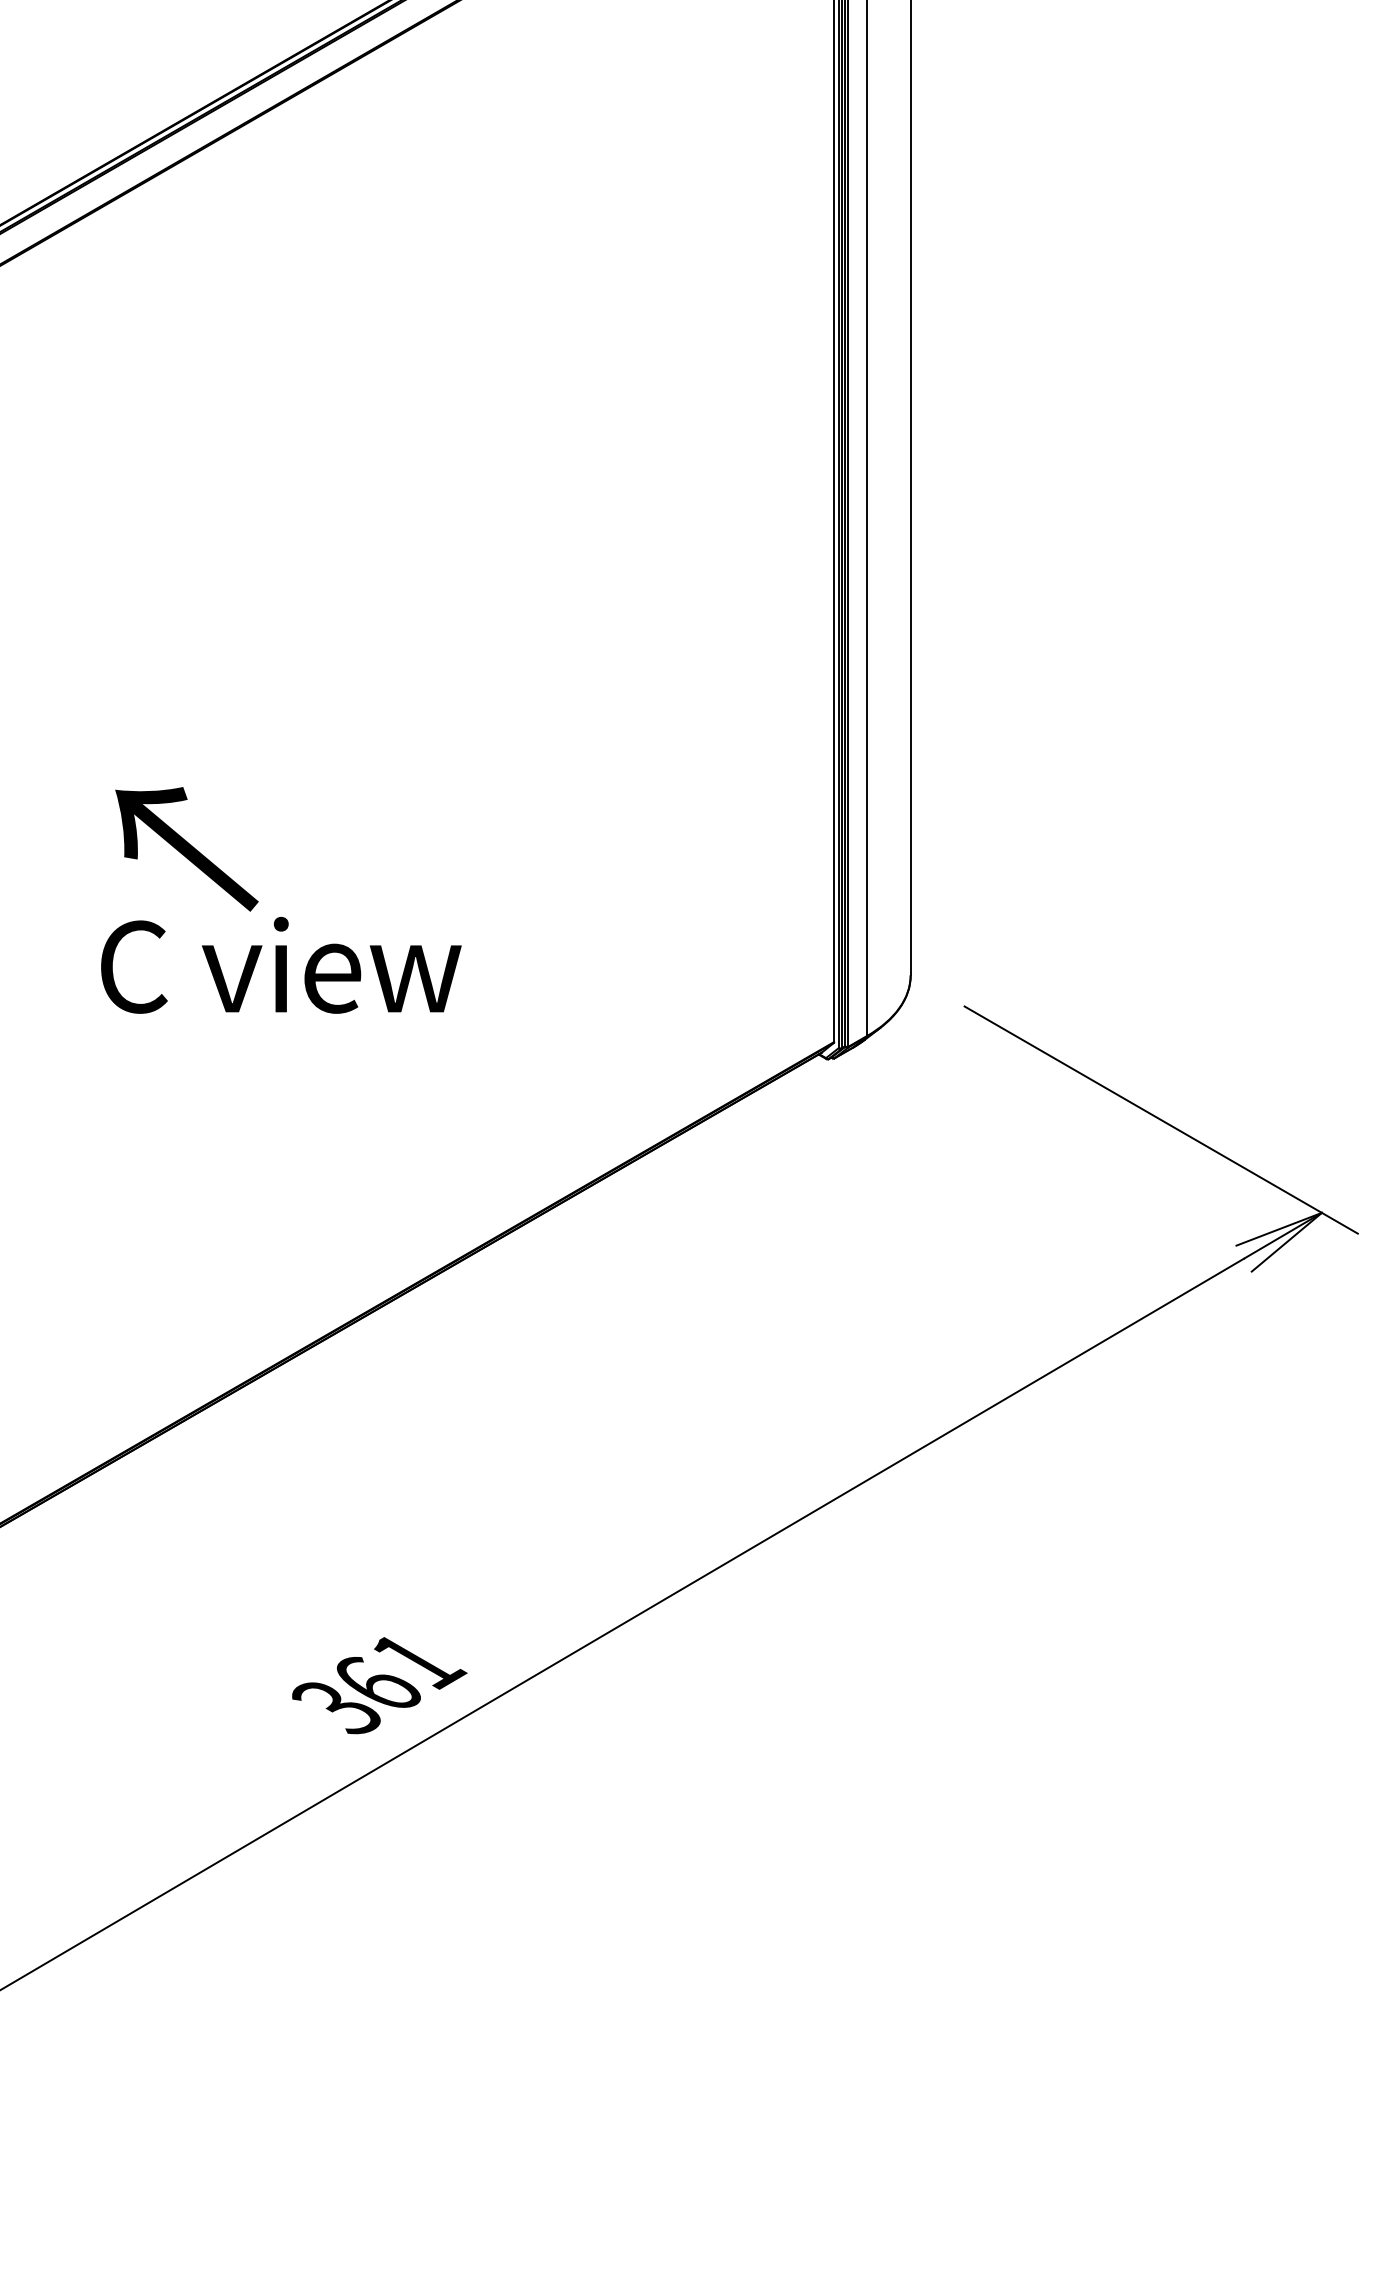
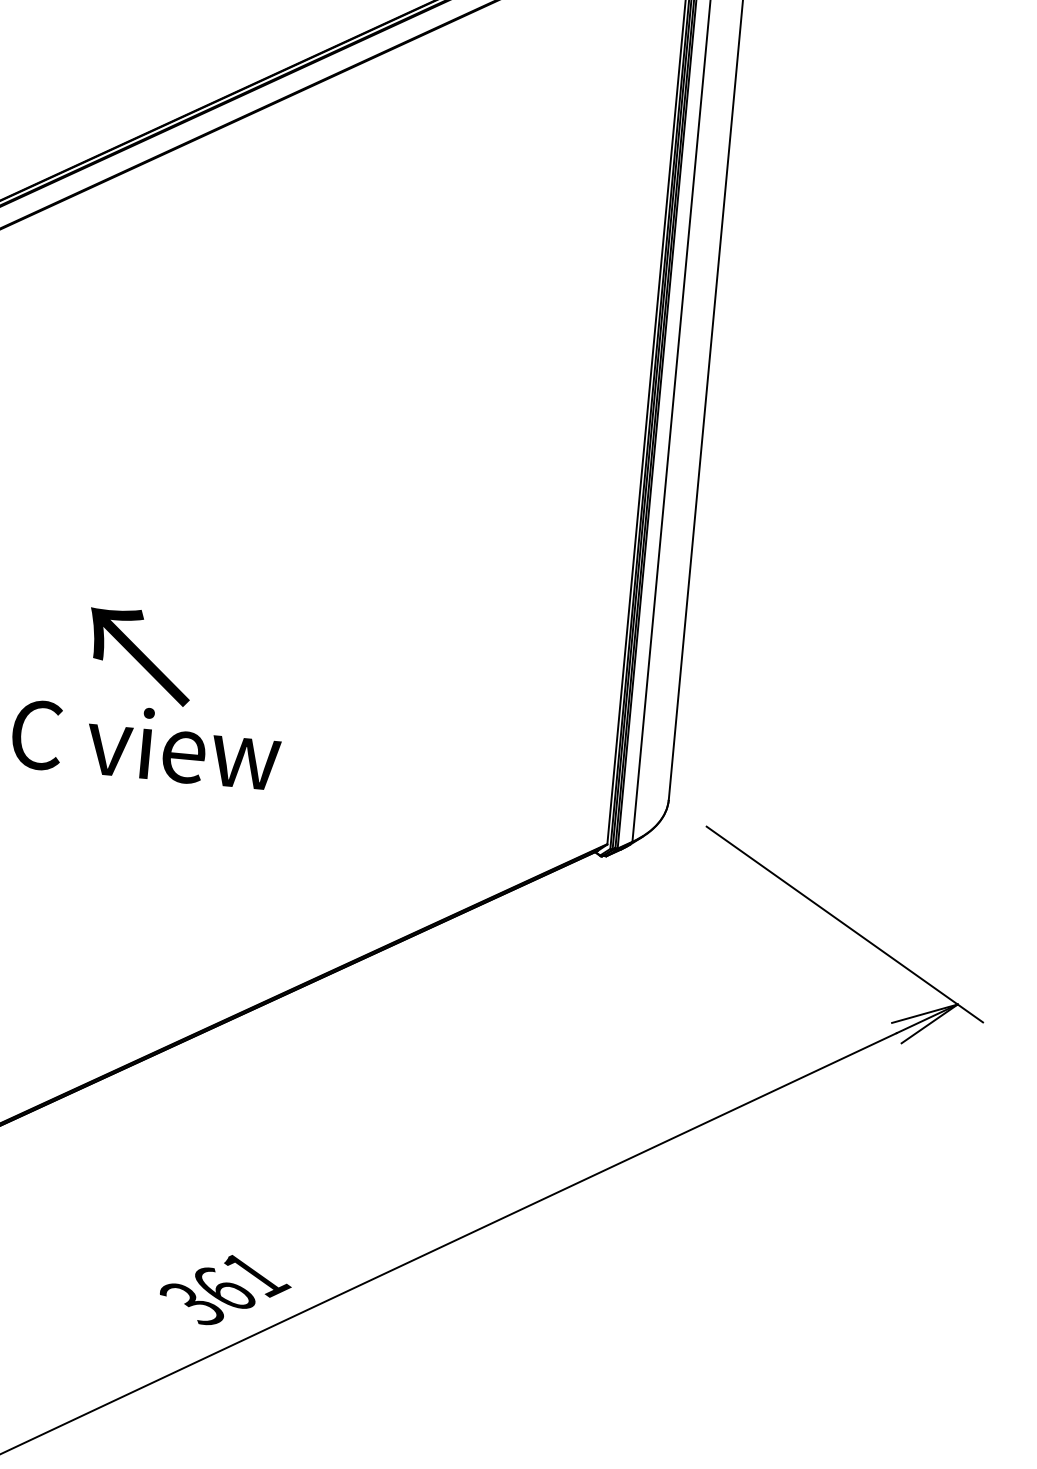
text: (281, 965) -> (146, 744), moved

